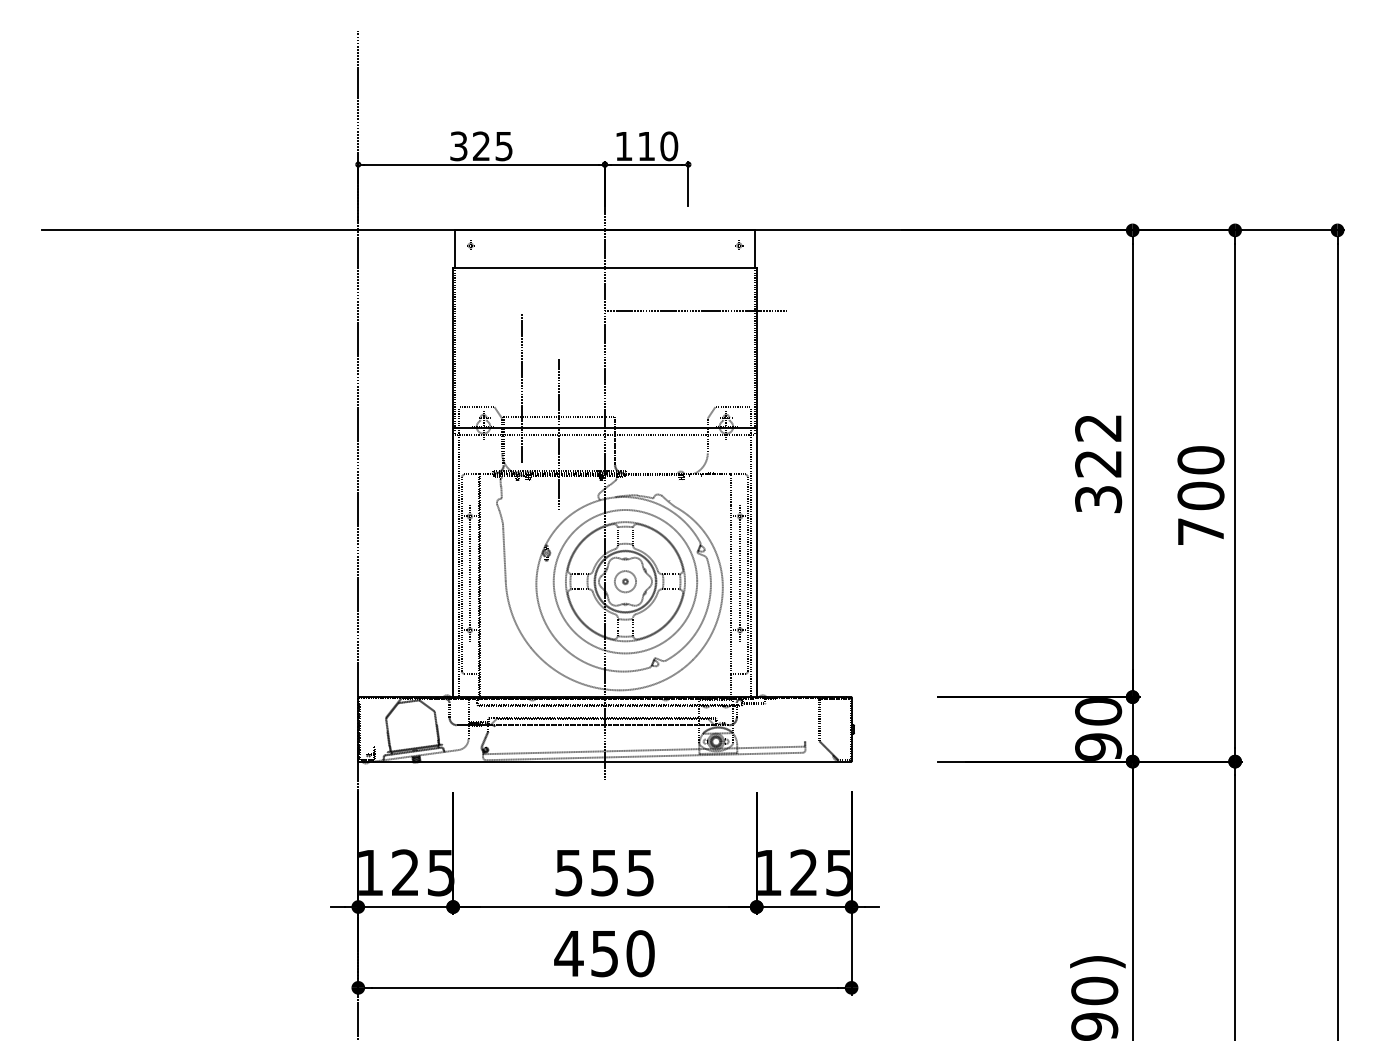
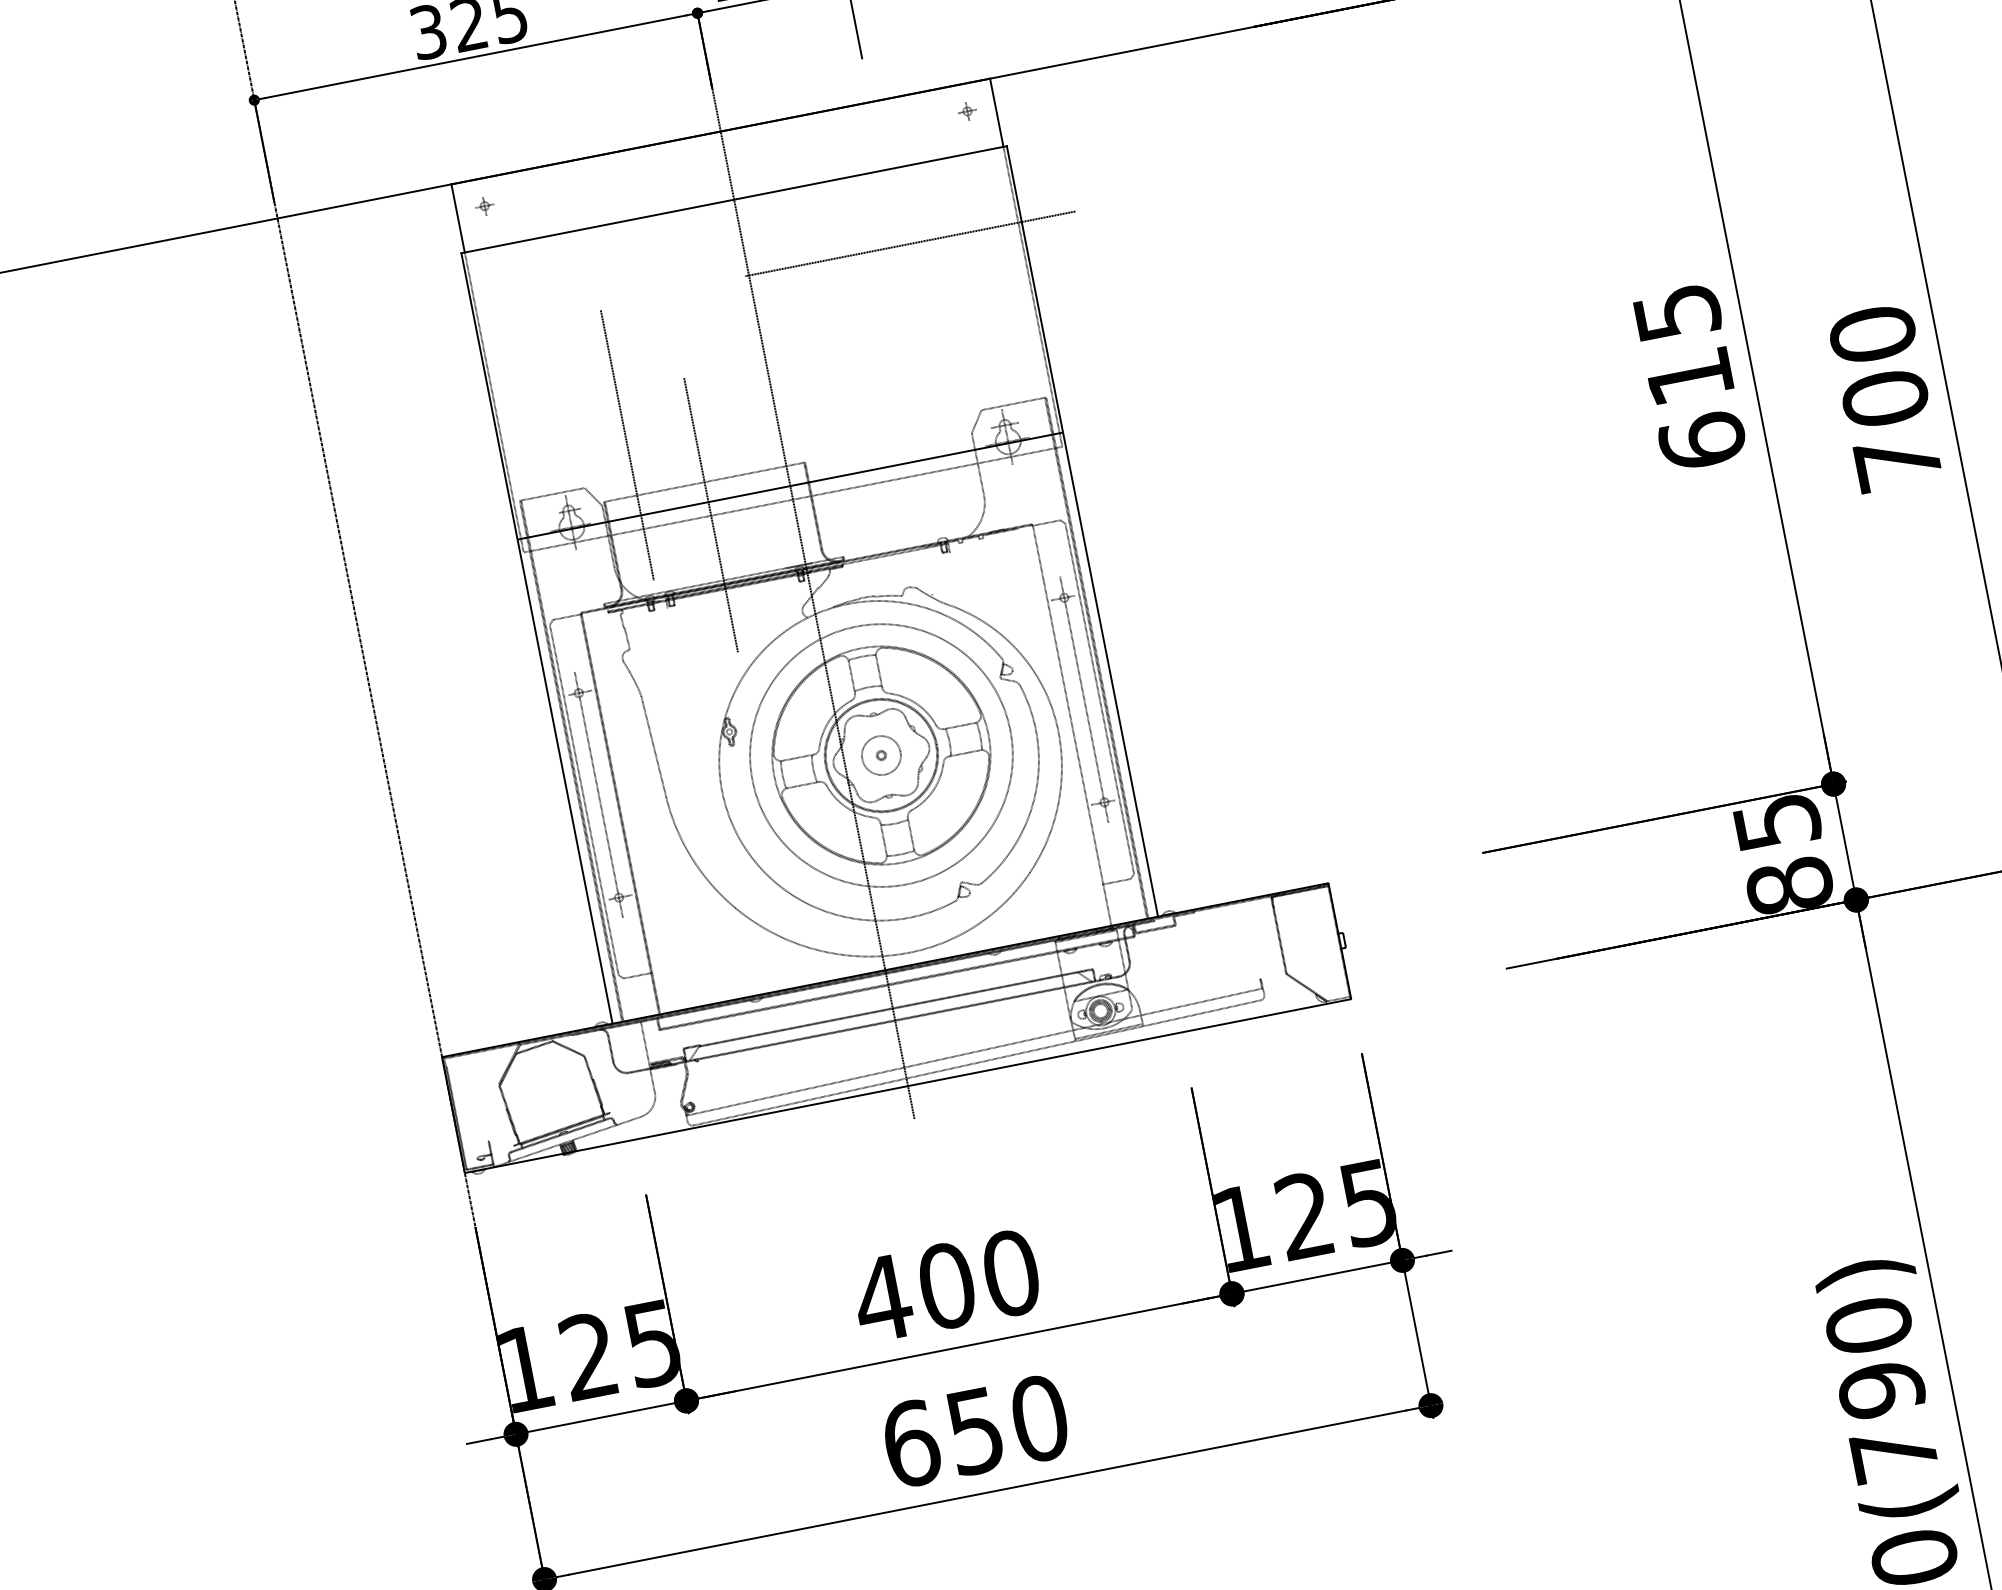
text: (1098, 464) -> (1690, 378), 322 -> 615
text: (1098, 729) -> (1783, 854), 90 -> 85
text: (604, 872) -> (946, 1285), 555 -> 400
text: (568, 953) -> (910, 1443), 450 -> 650

